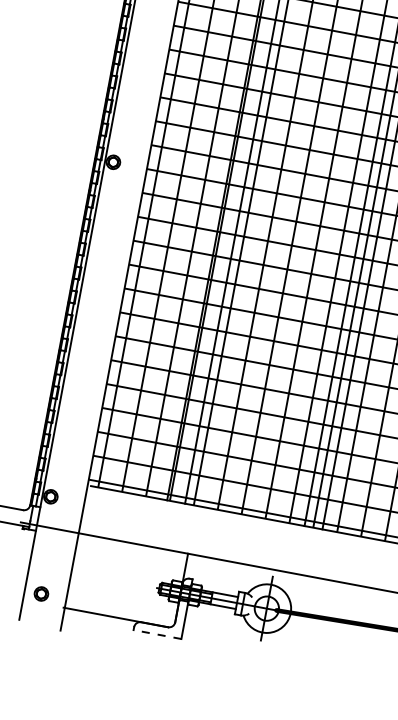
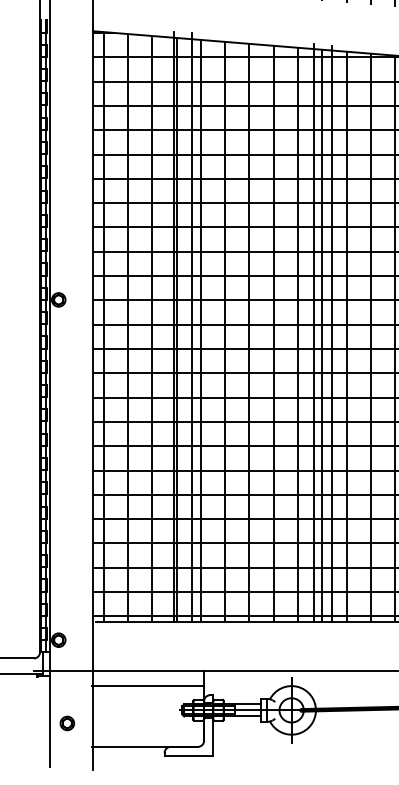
line: (129, 558) -> (147, 686), added
part: (40, 593) -> (66, 723), moved
line: (157, 634) -> (188, 755), dashed -> solid

